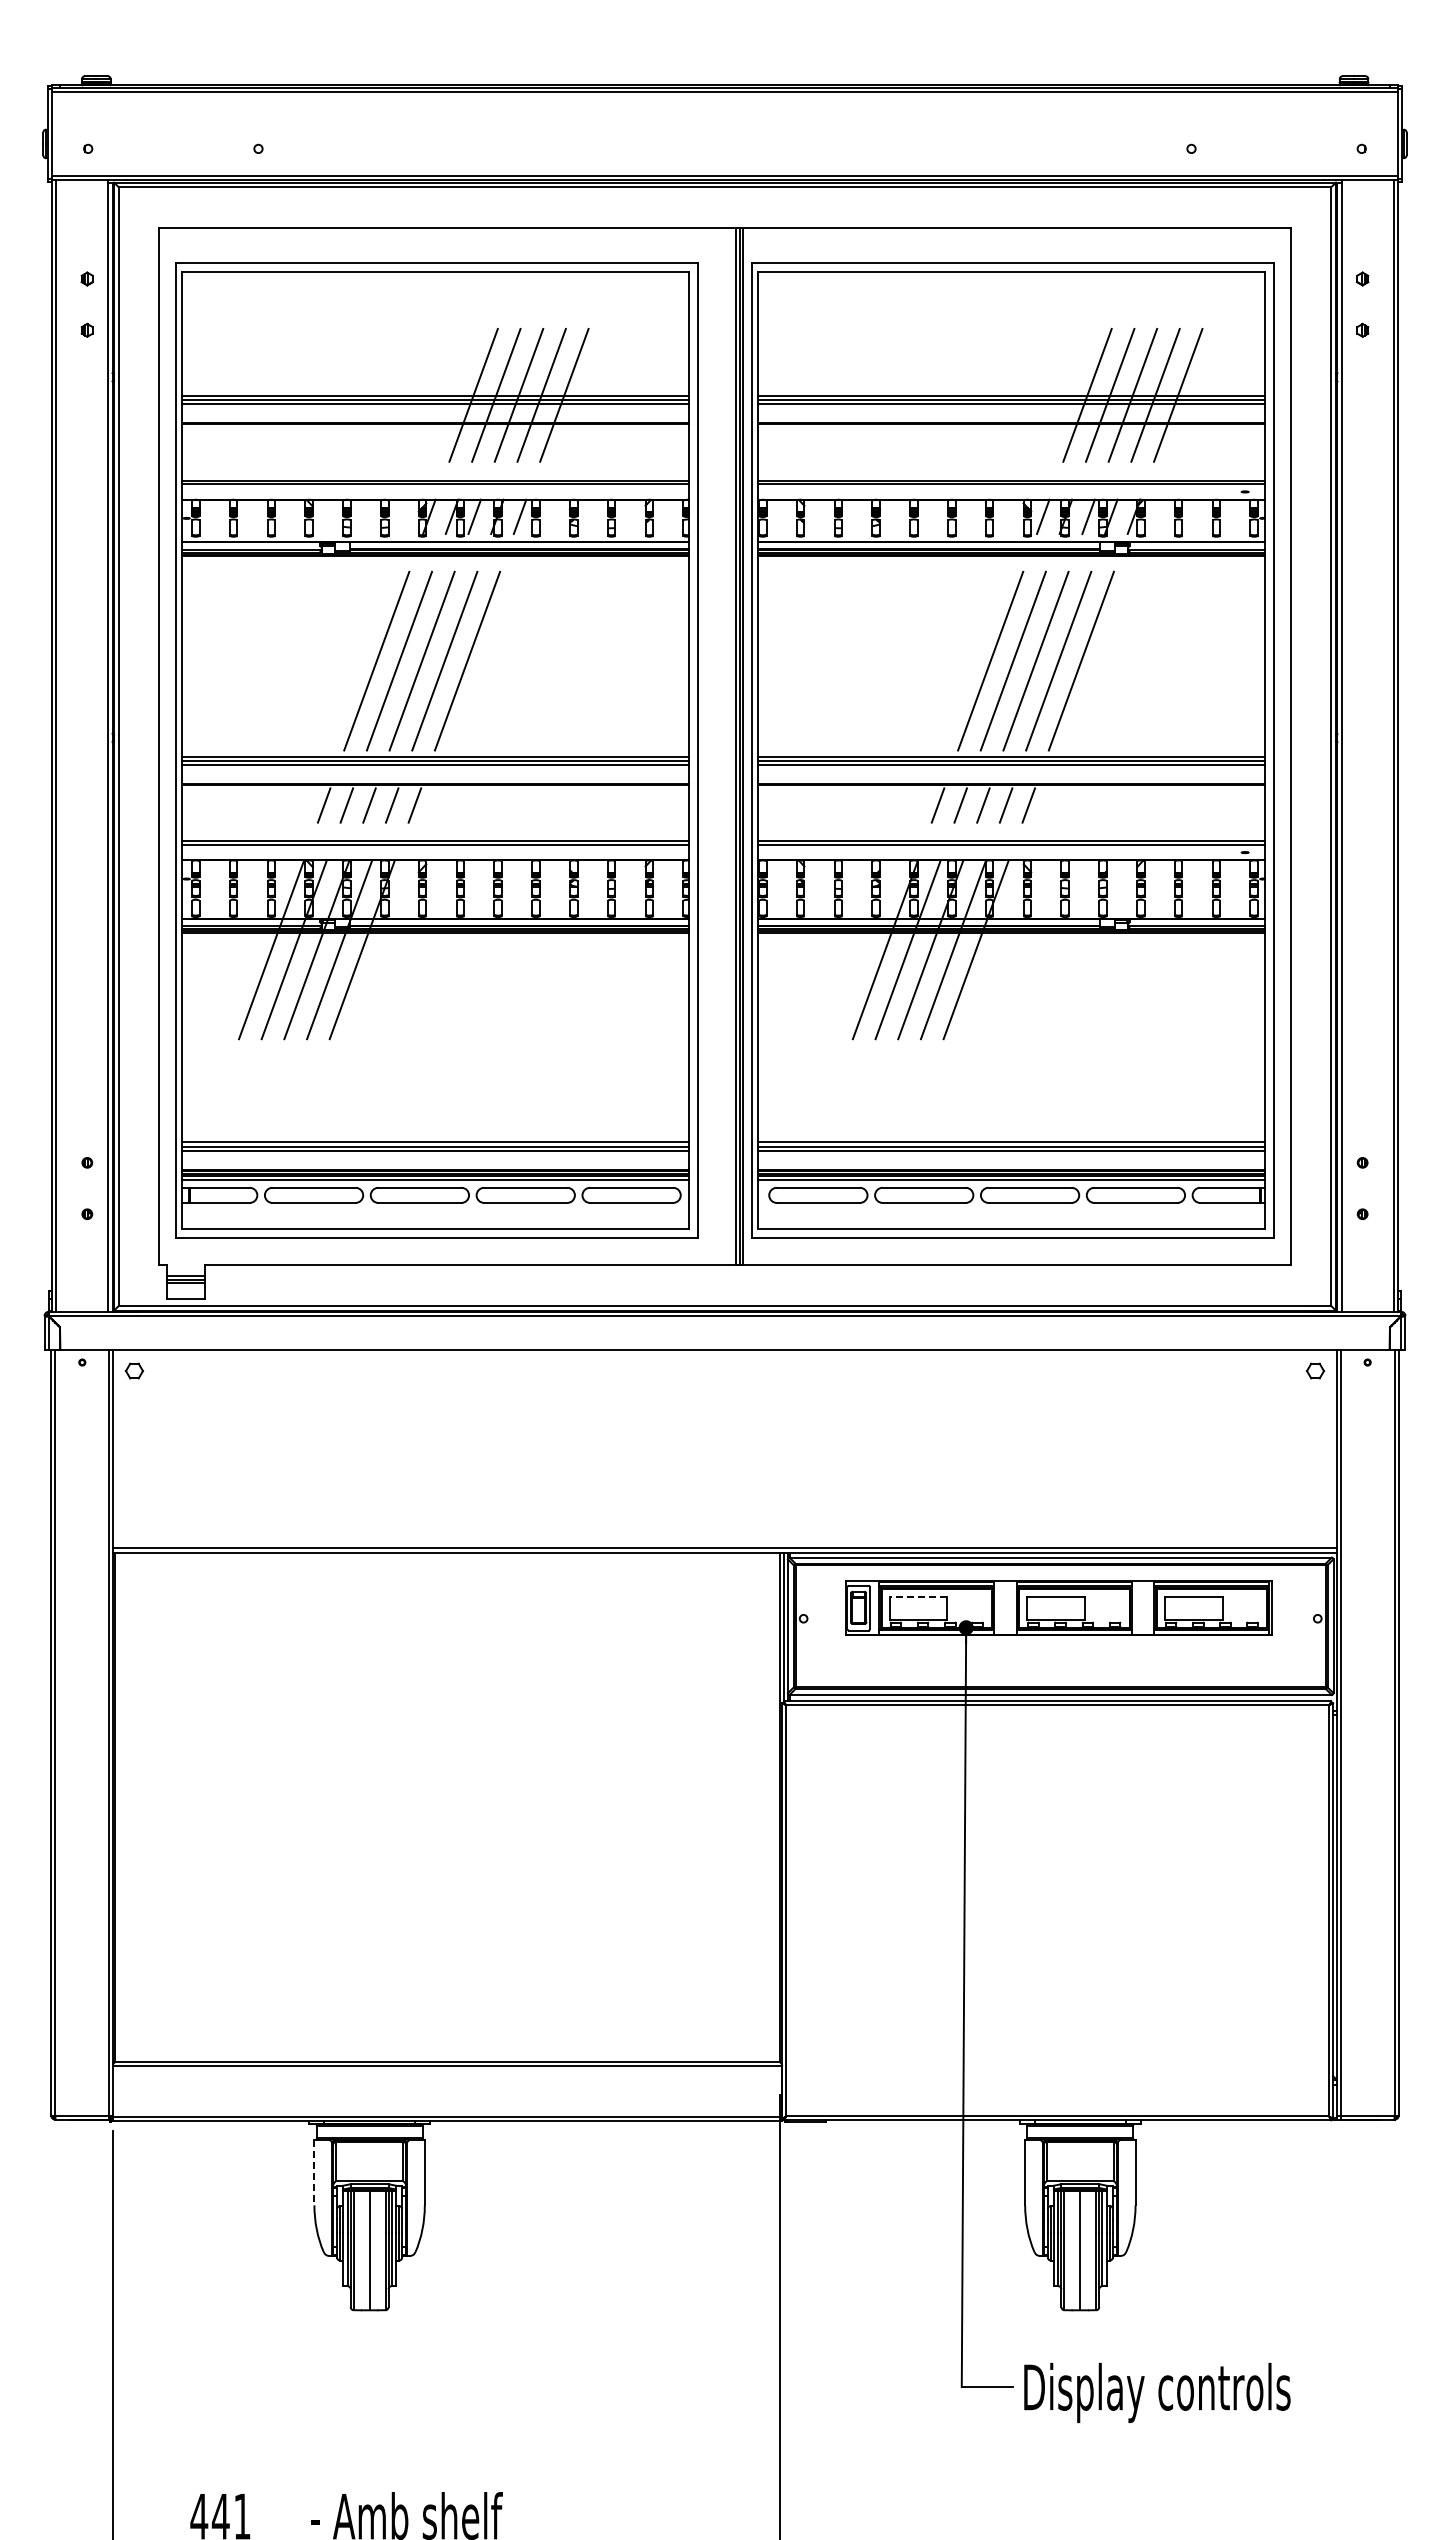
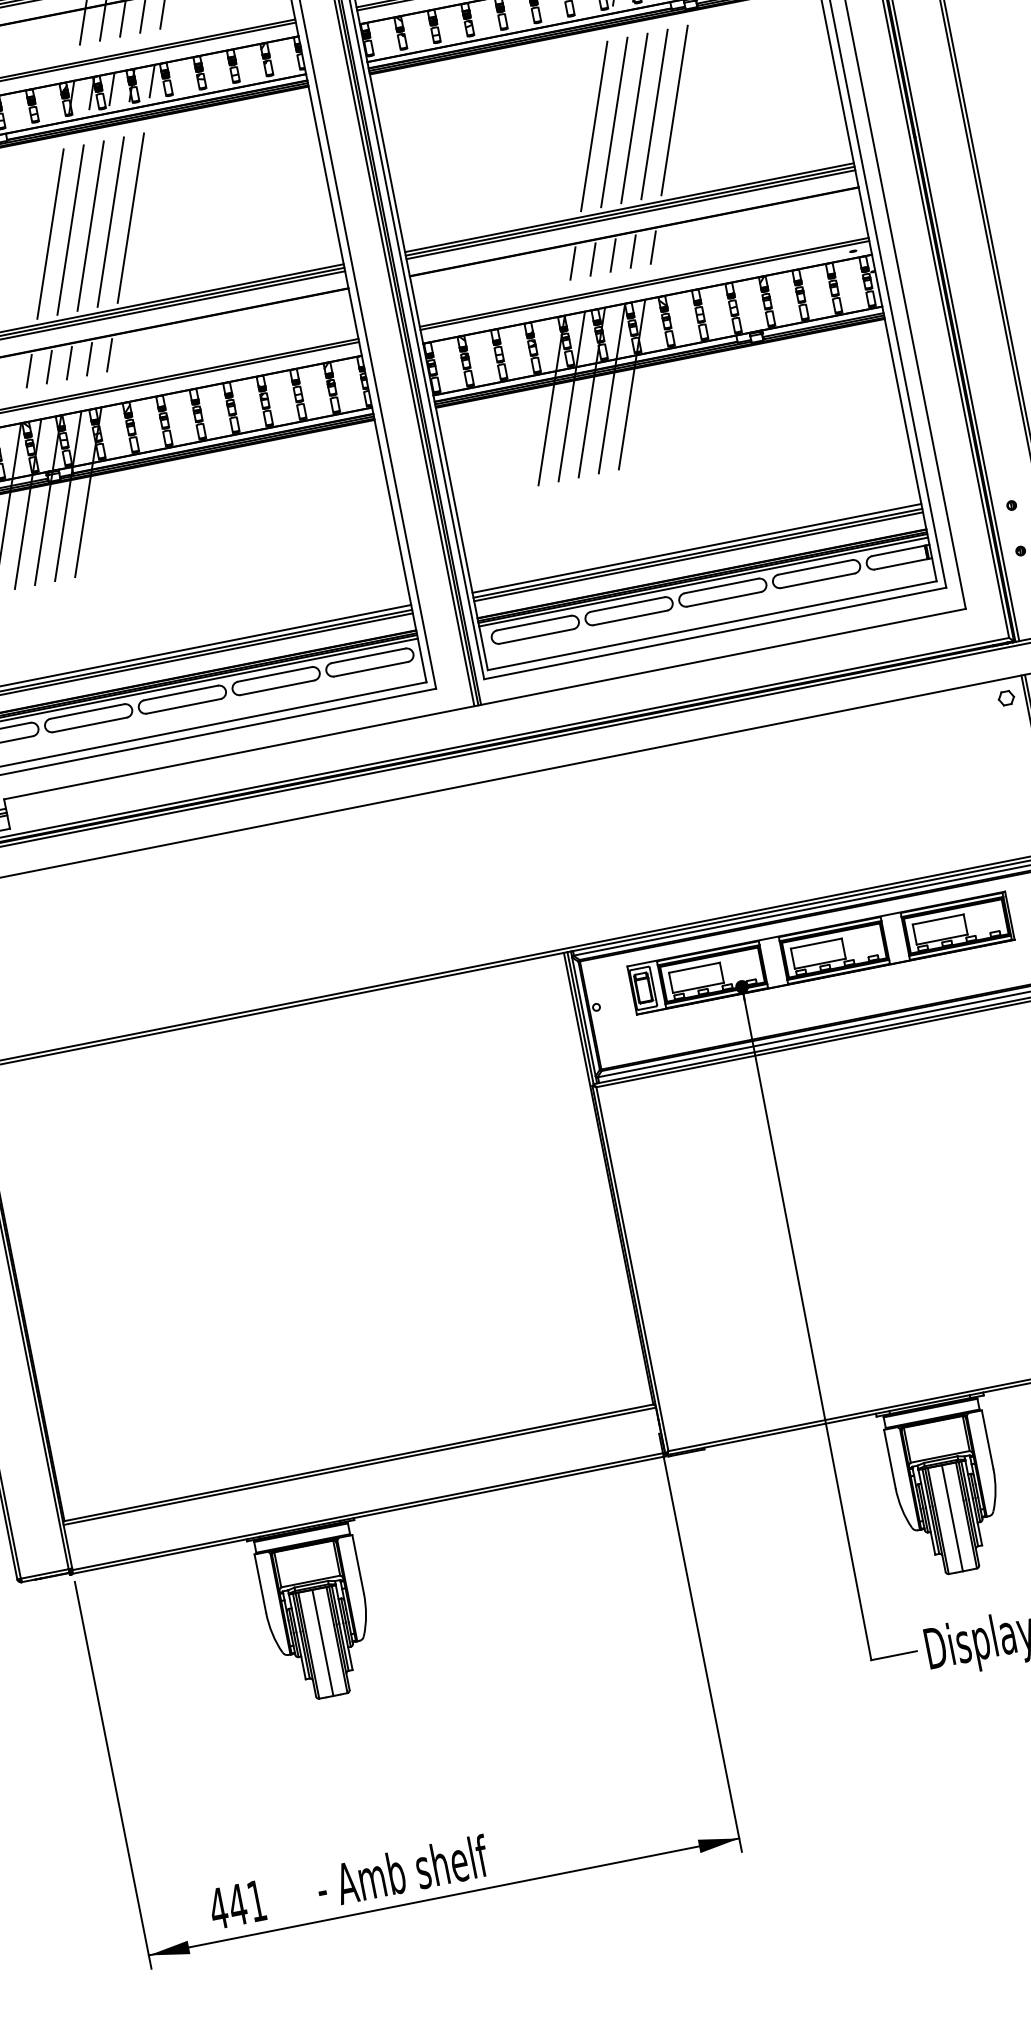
line: (918, 1596) -> (694, 967), dashed -> solid
line: (314, 2172) -> (260, 1583), dashed -> solid

